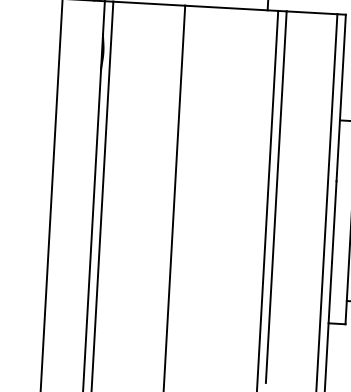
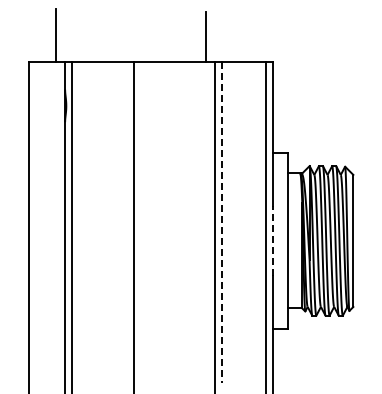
line: (276, 198) -> (222, 223), solid -> dashed
line: (334, 221) -> (273, 240), solid -> dashed

